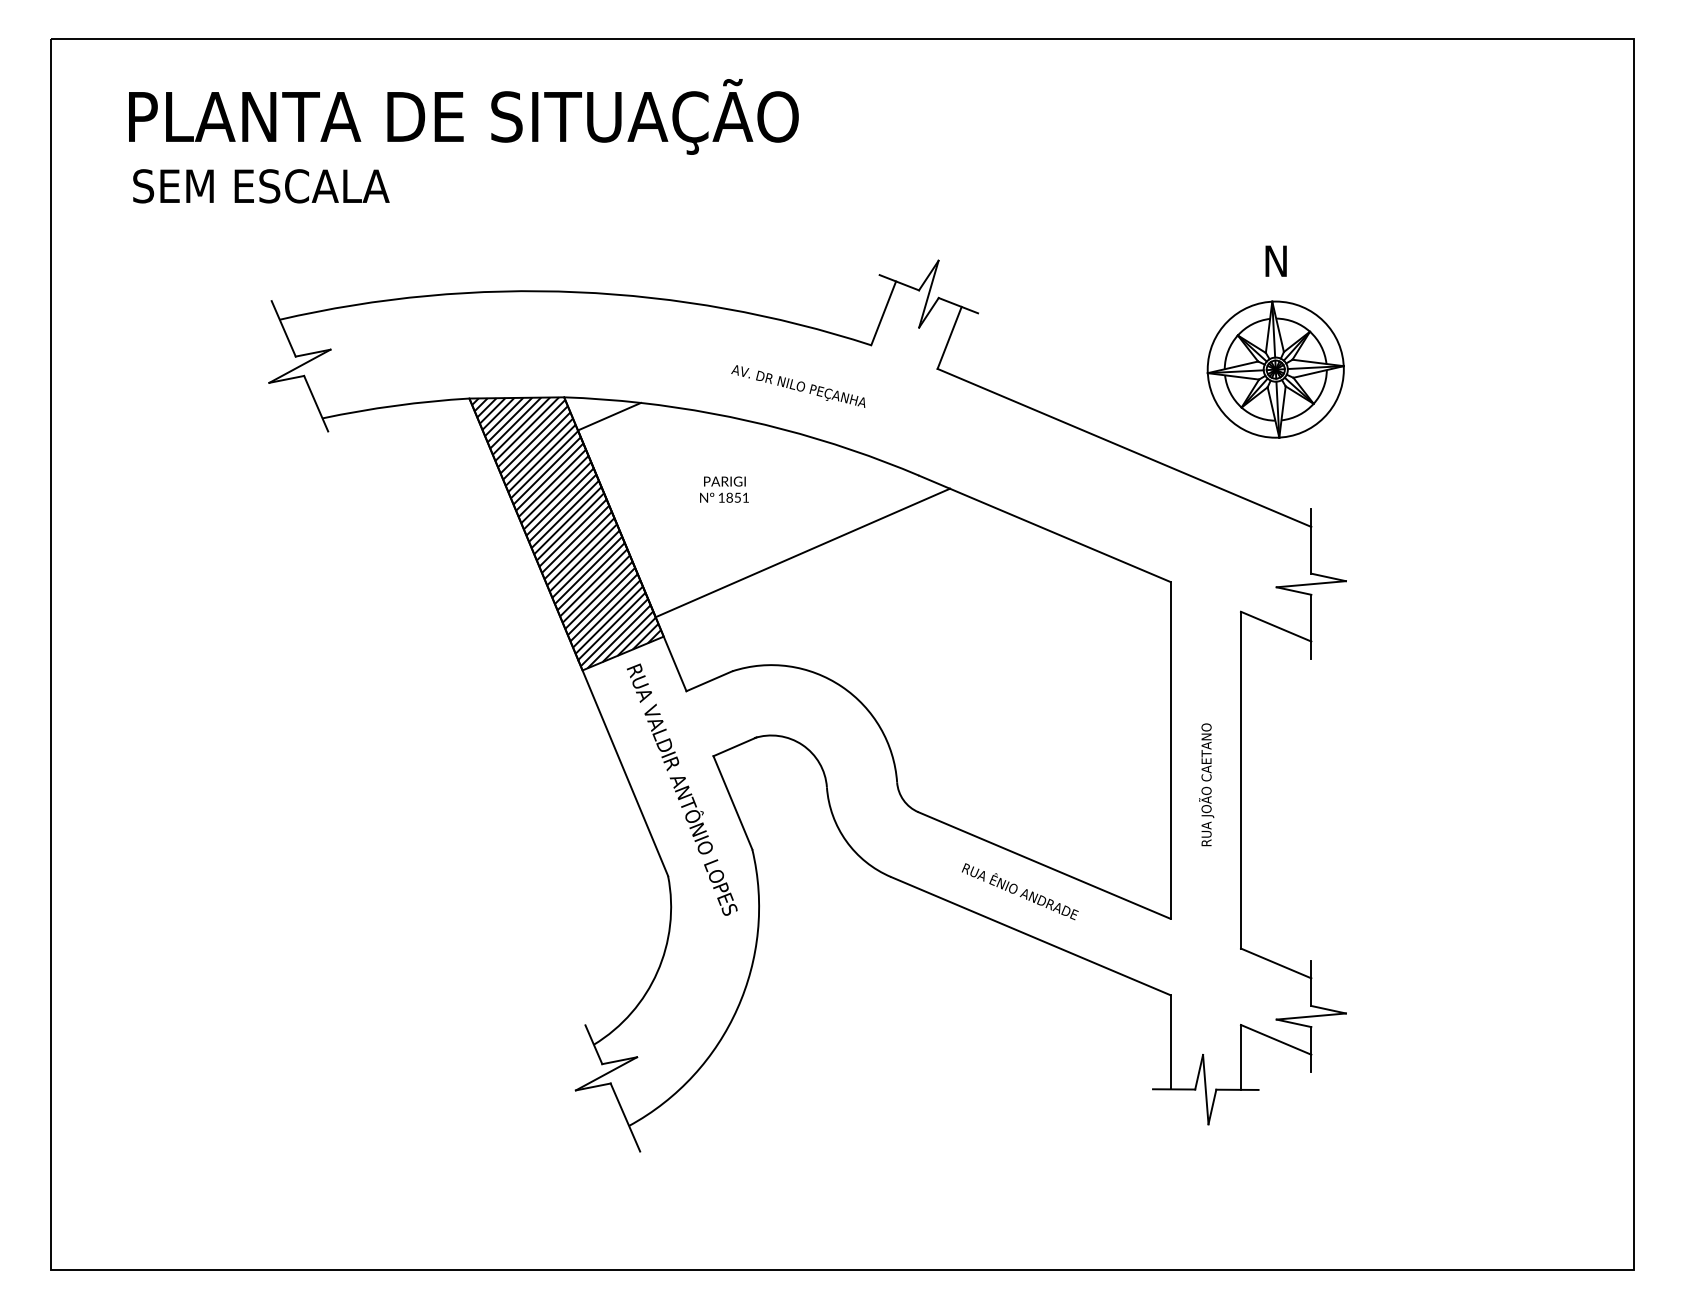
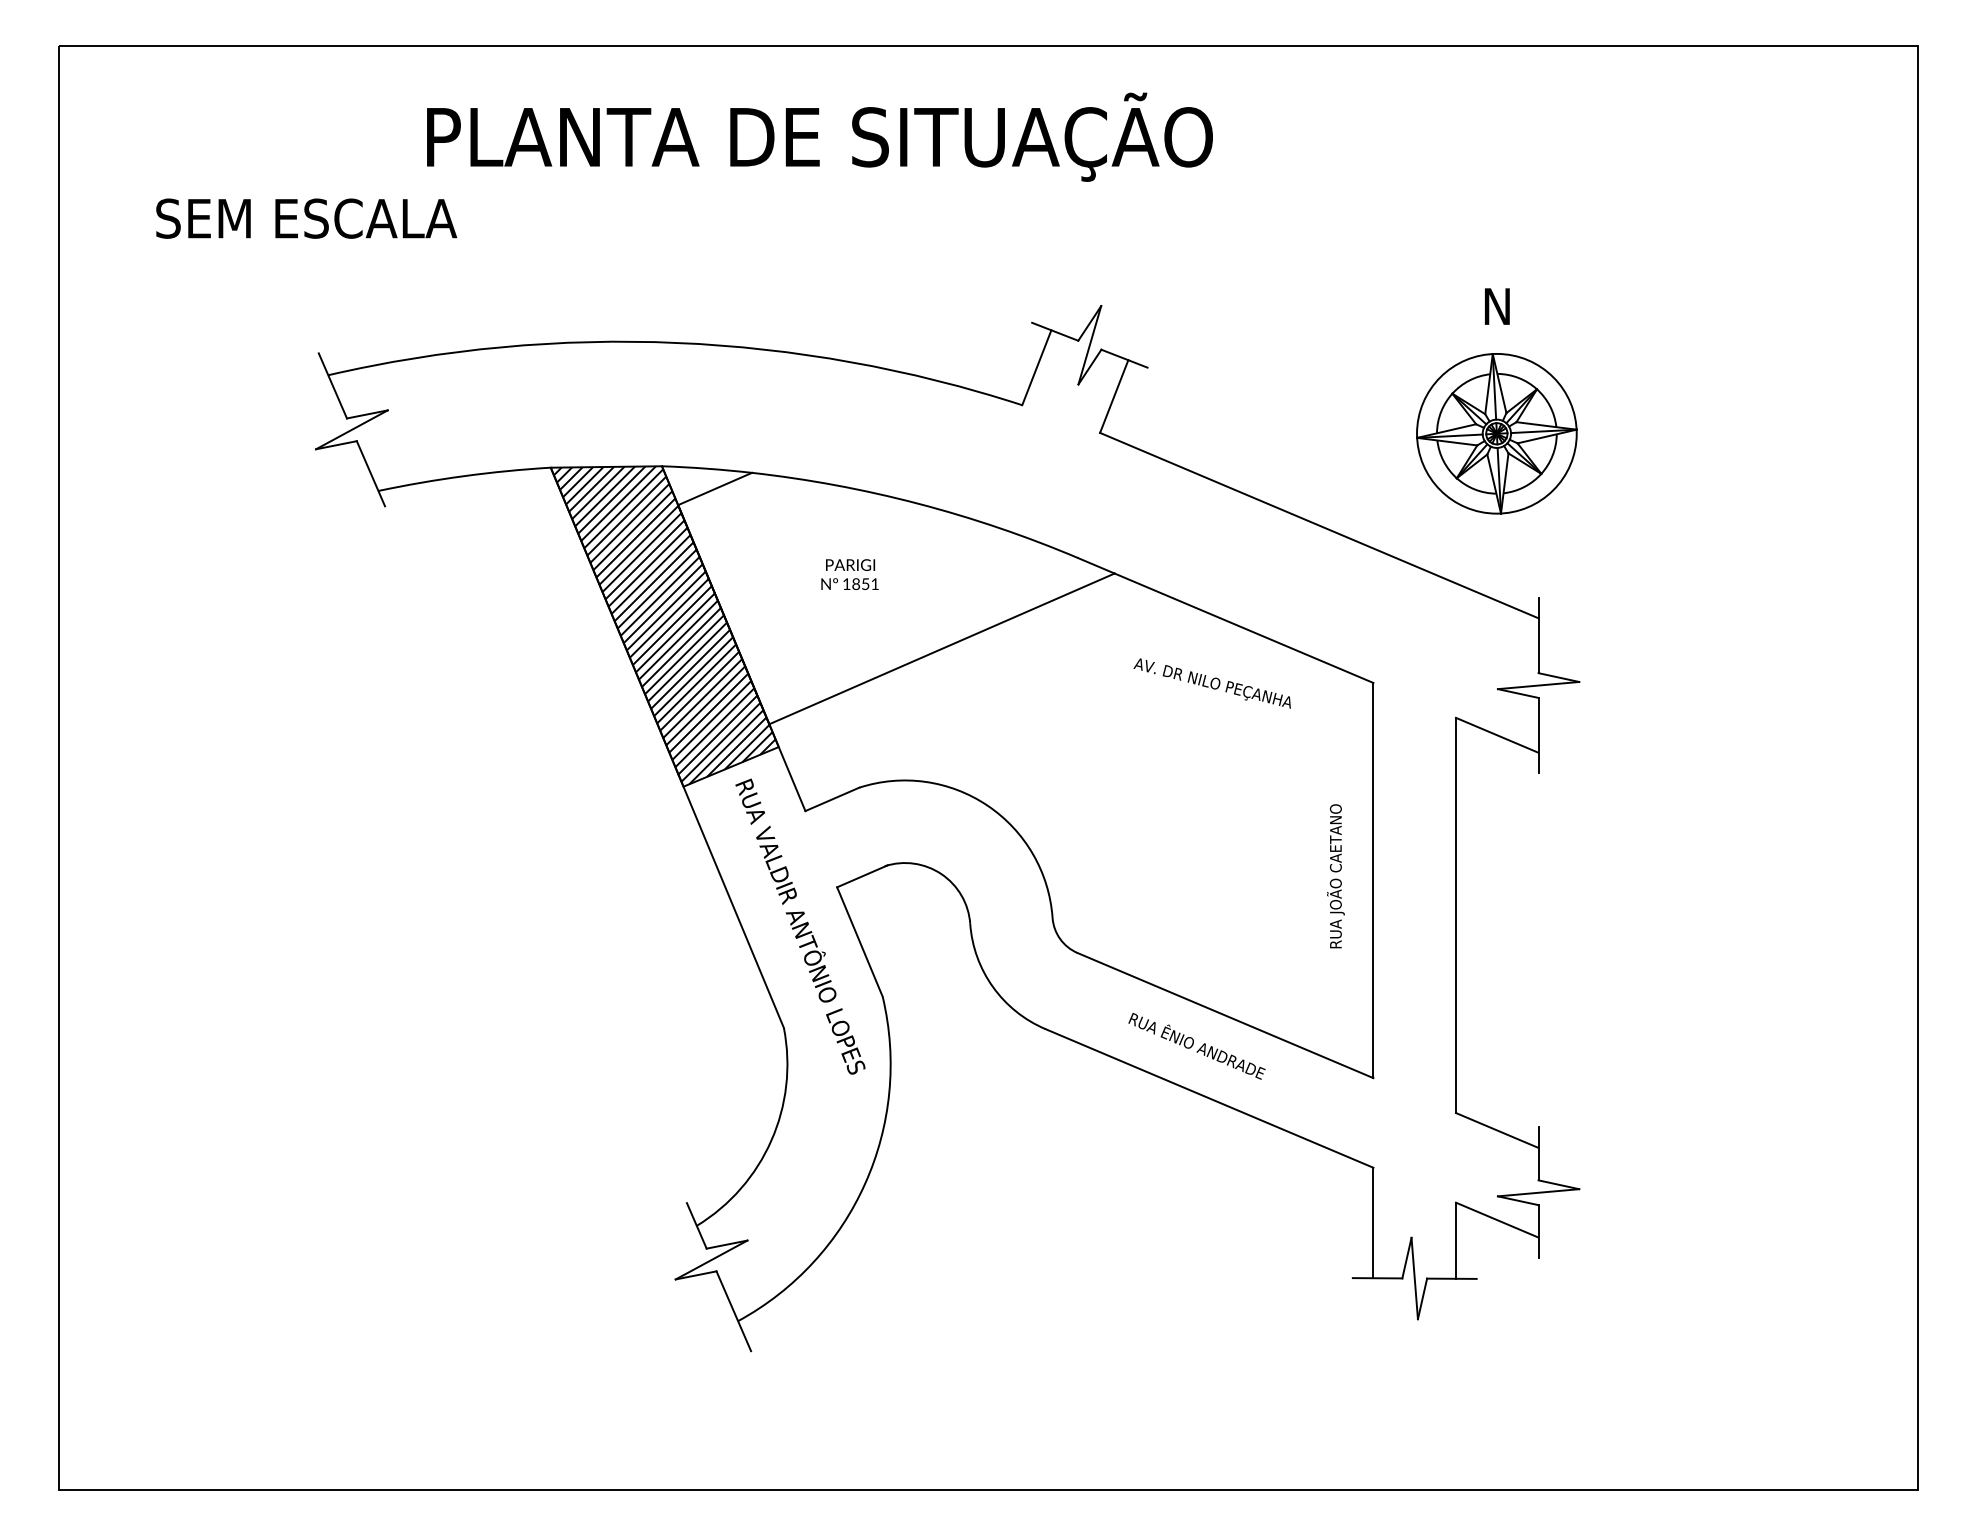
text: (463, 116) -> (819, 136), moved
text: (798, 386) -> (1212, 683), moved
text: (1206, 784) -> (1335, 875), moved

